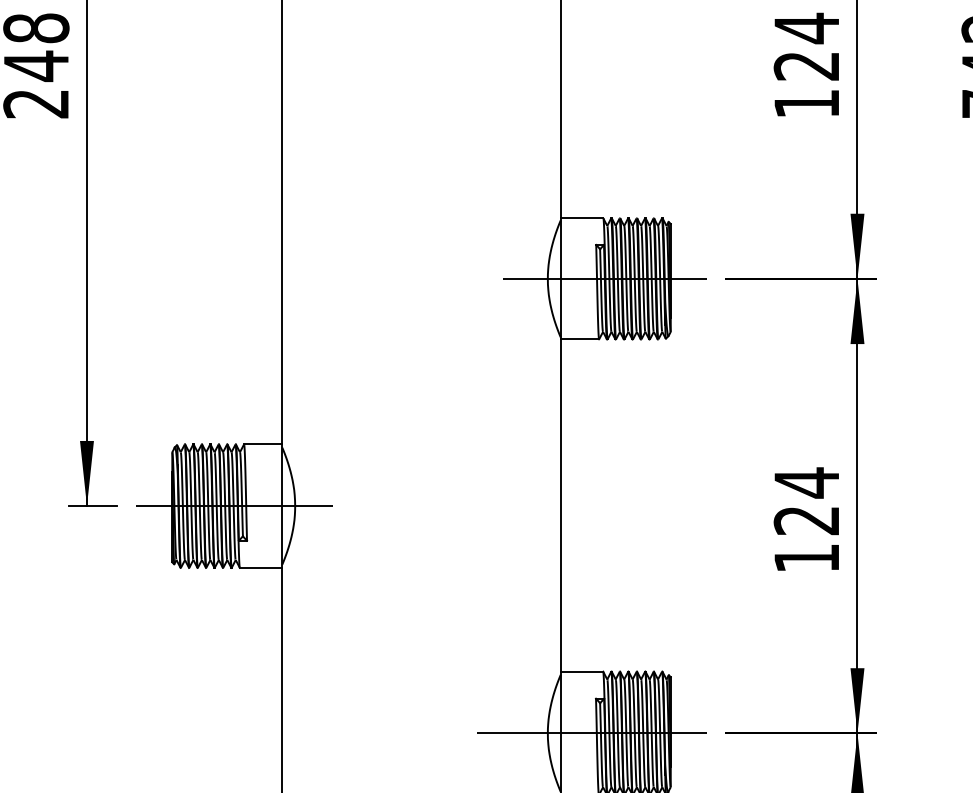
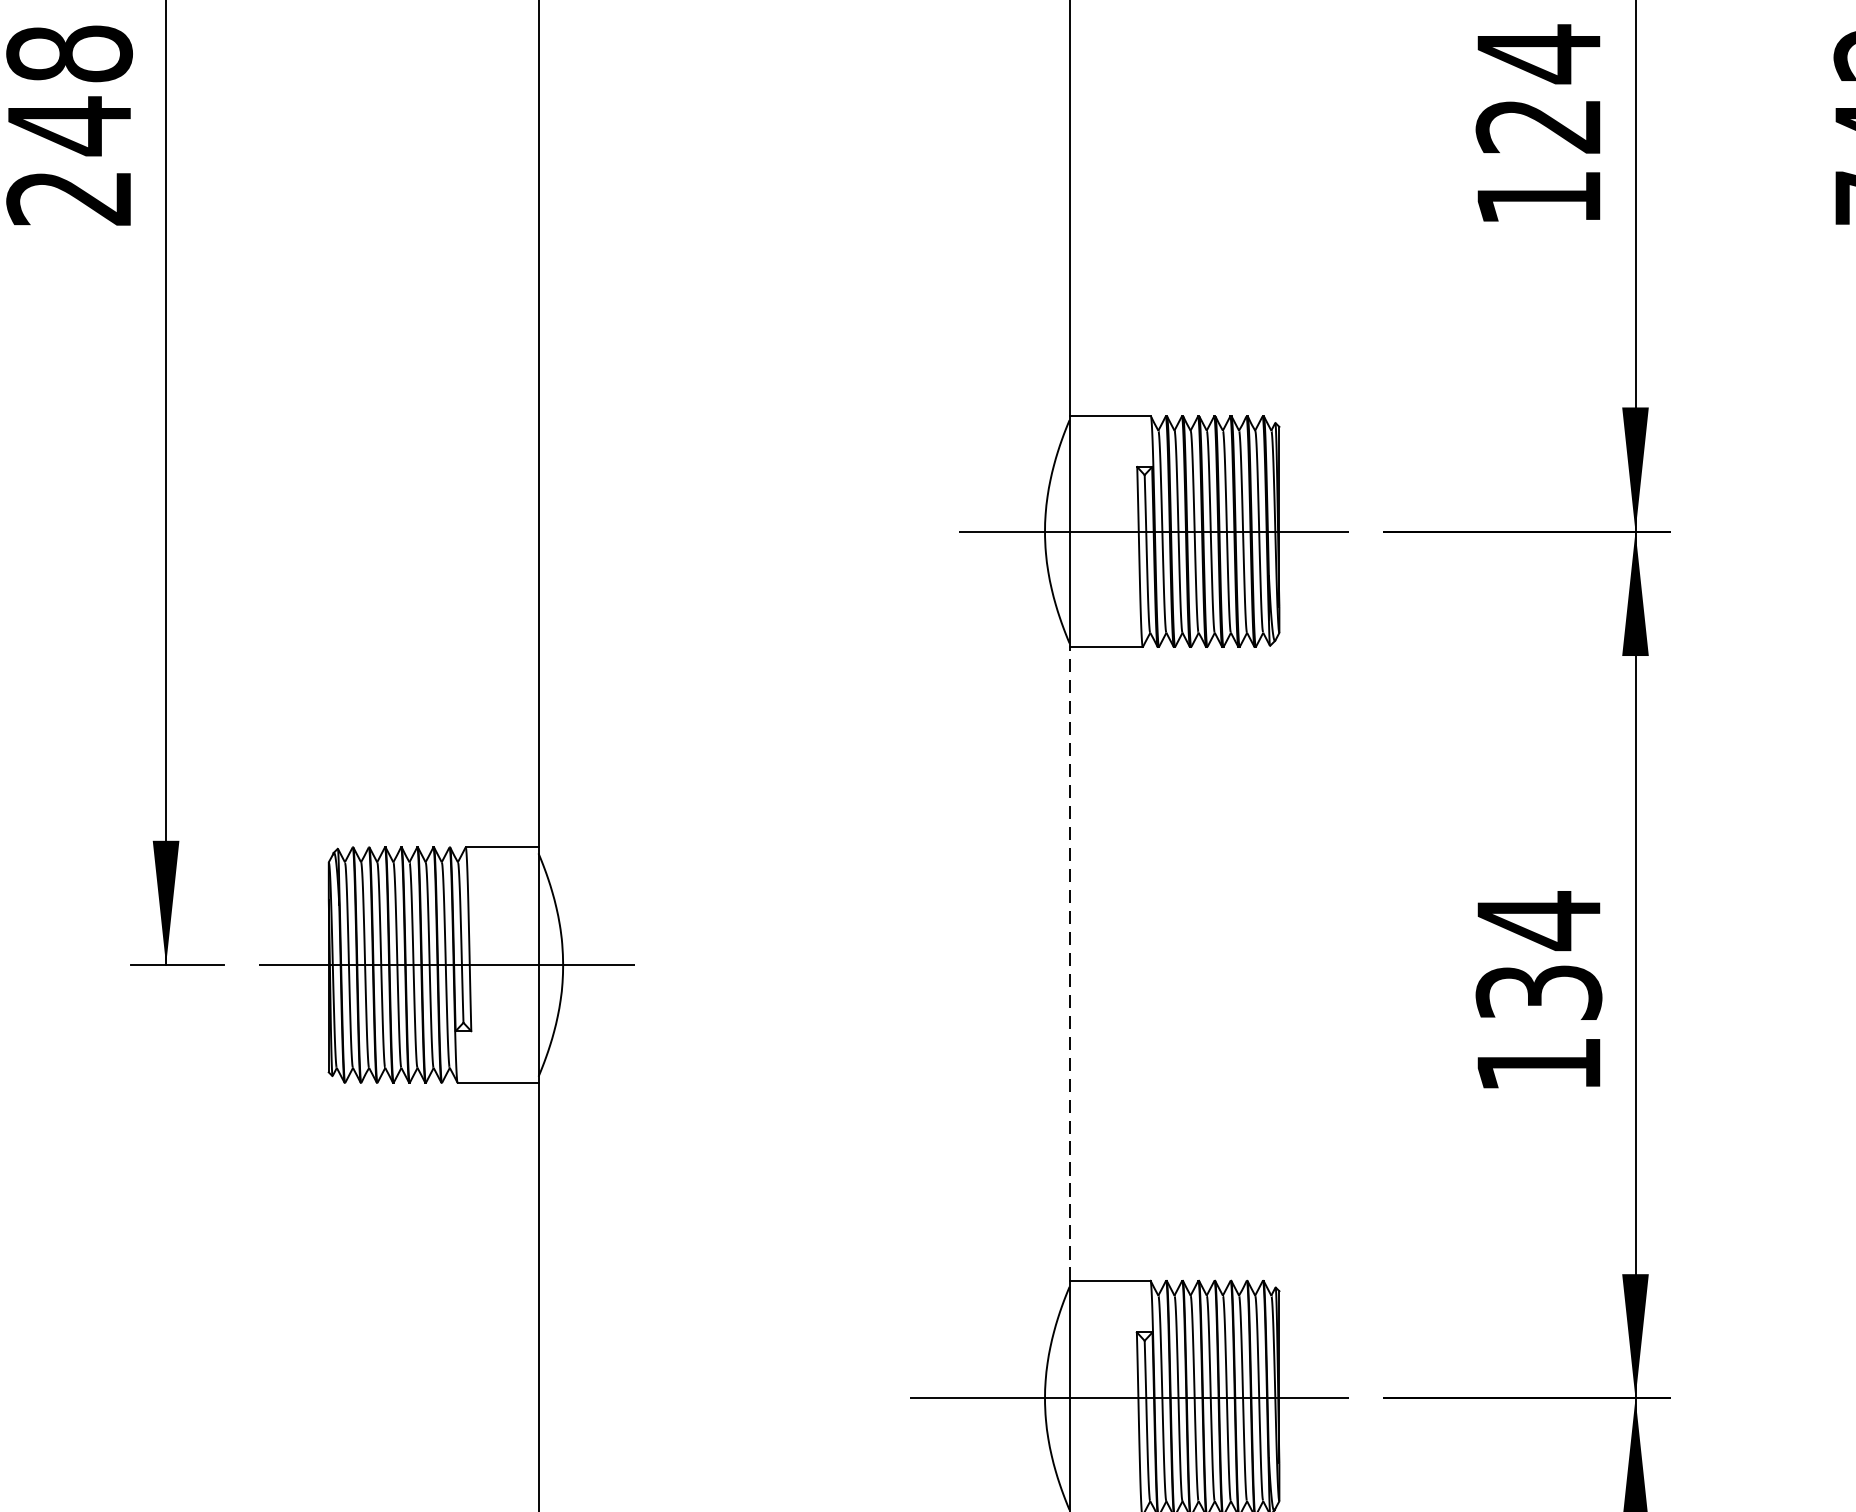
line: (560, 505) -> (1069, 963), solid -> dashed
text: (806, 520) -> (1538, 992), 124 -> 134

